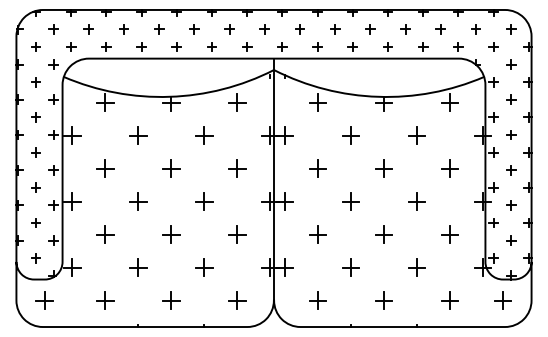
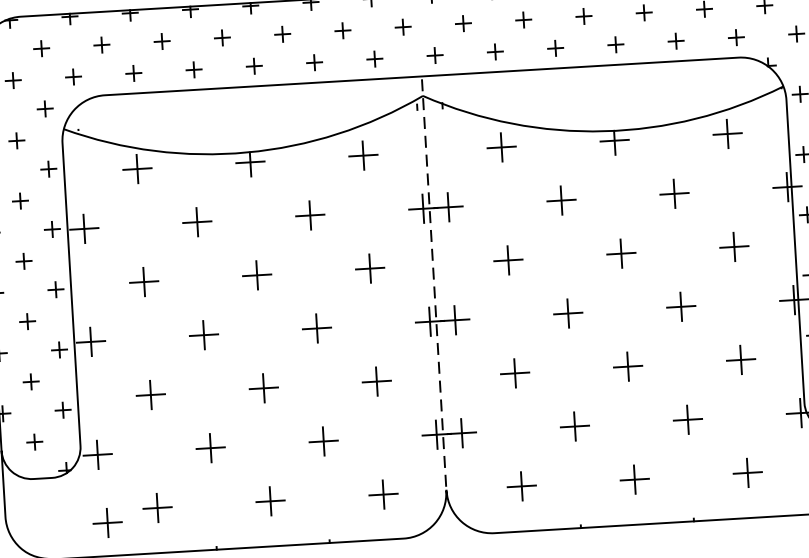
line: (274, 180) -> (435, 285), solid -> dashed
part: (44, 300) -> (107, 522), moved

